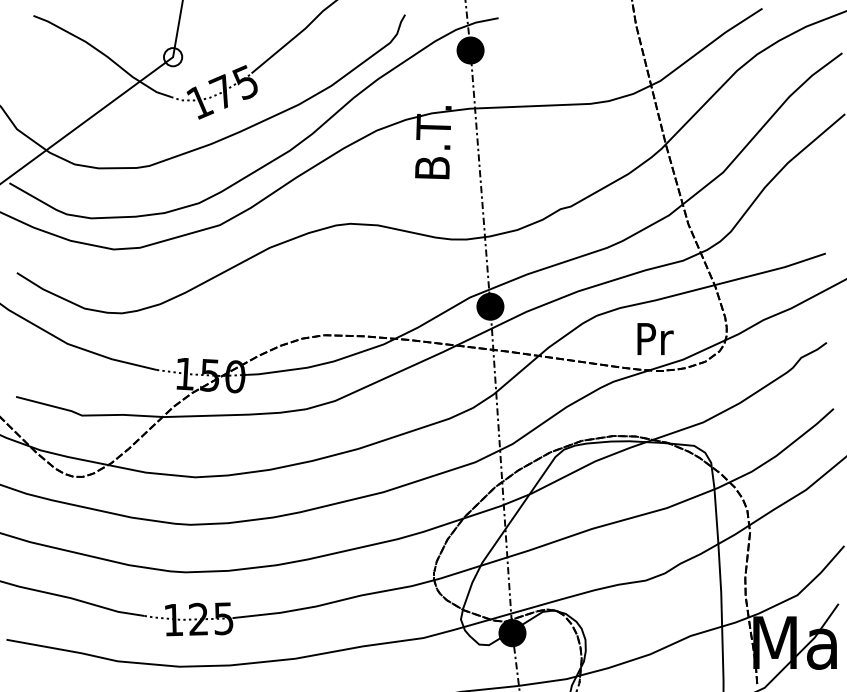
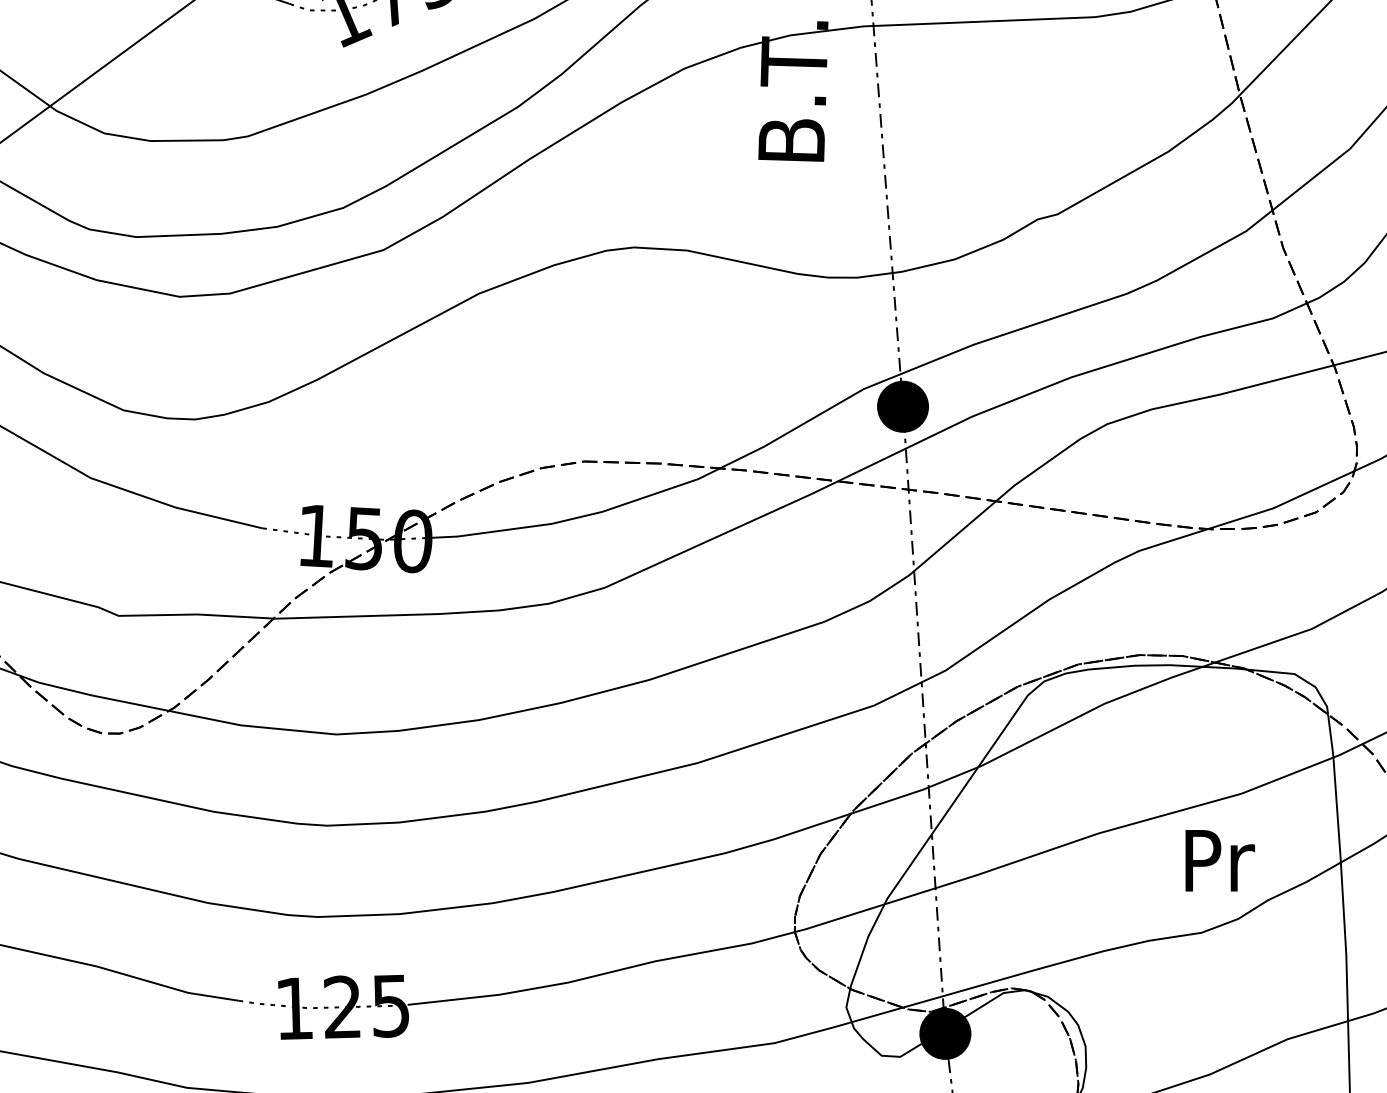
text: (655, 338) -> (1220, 859), moved

